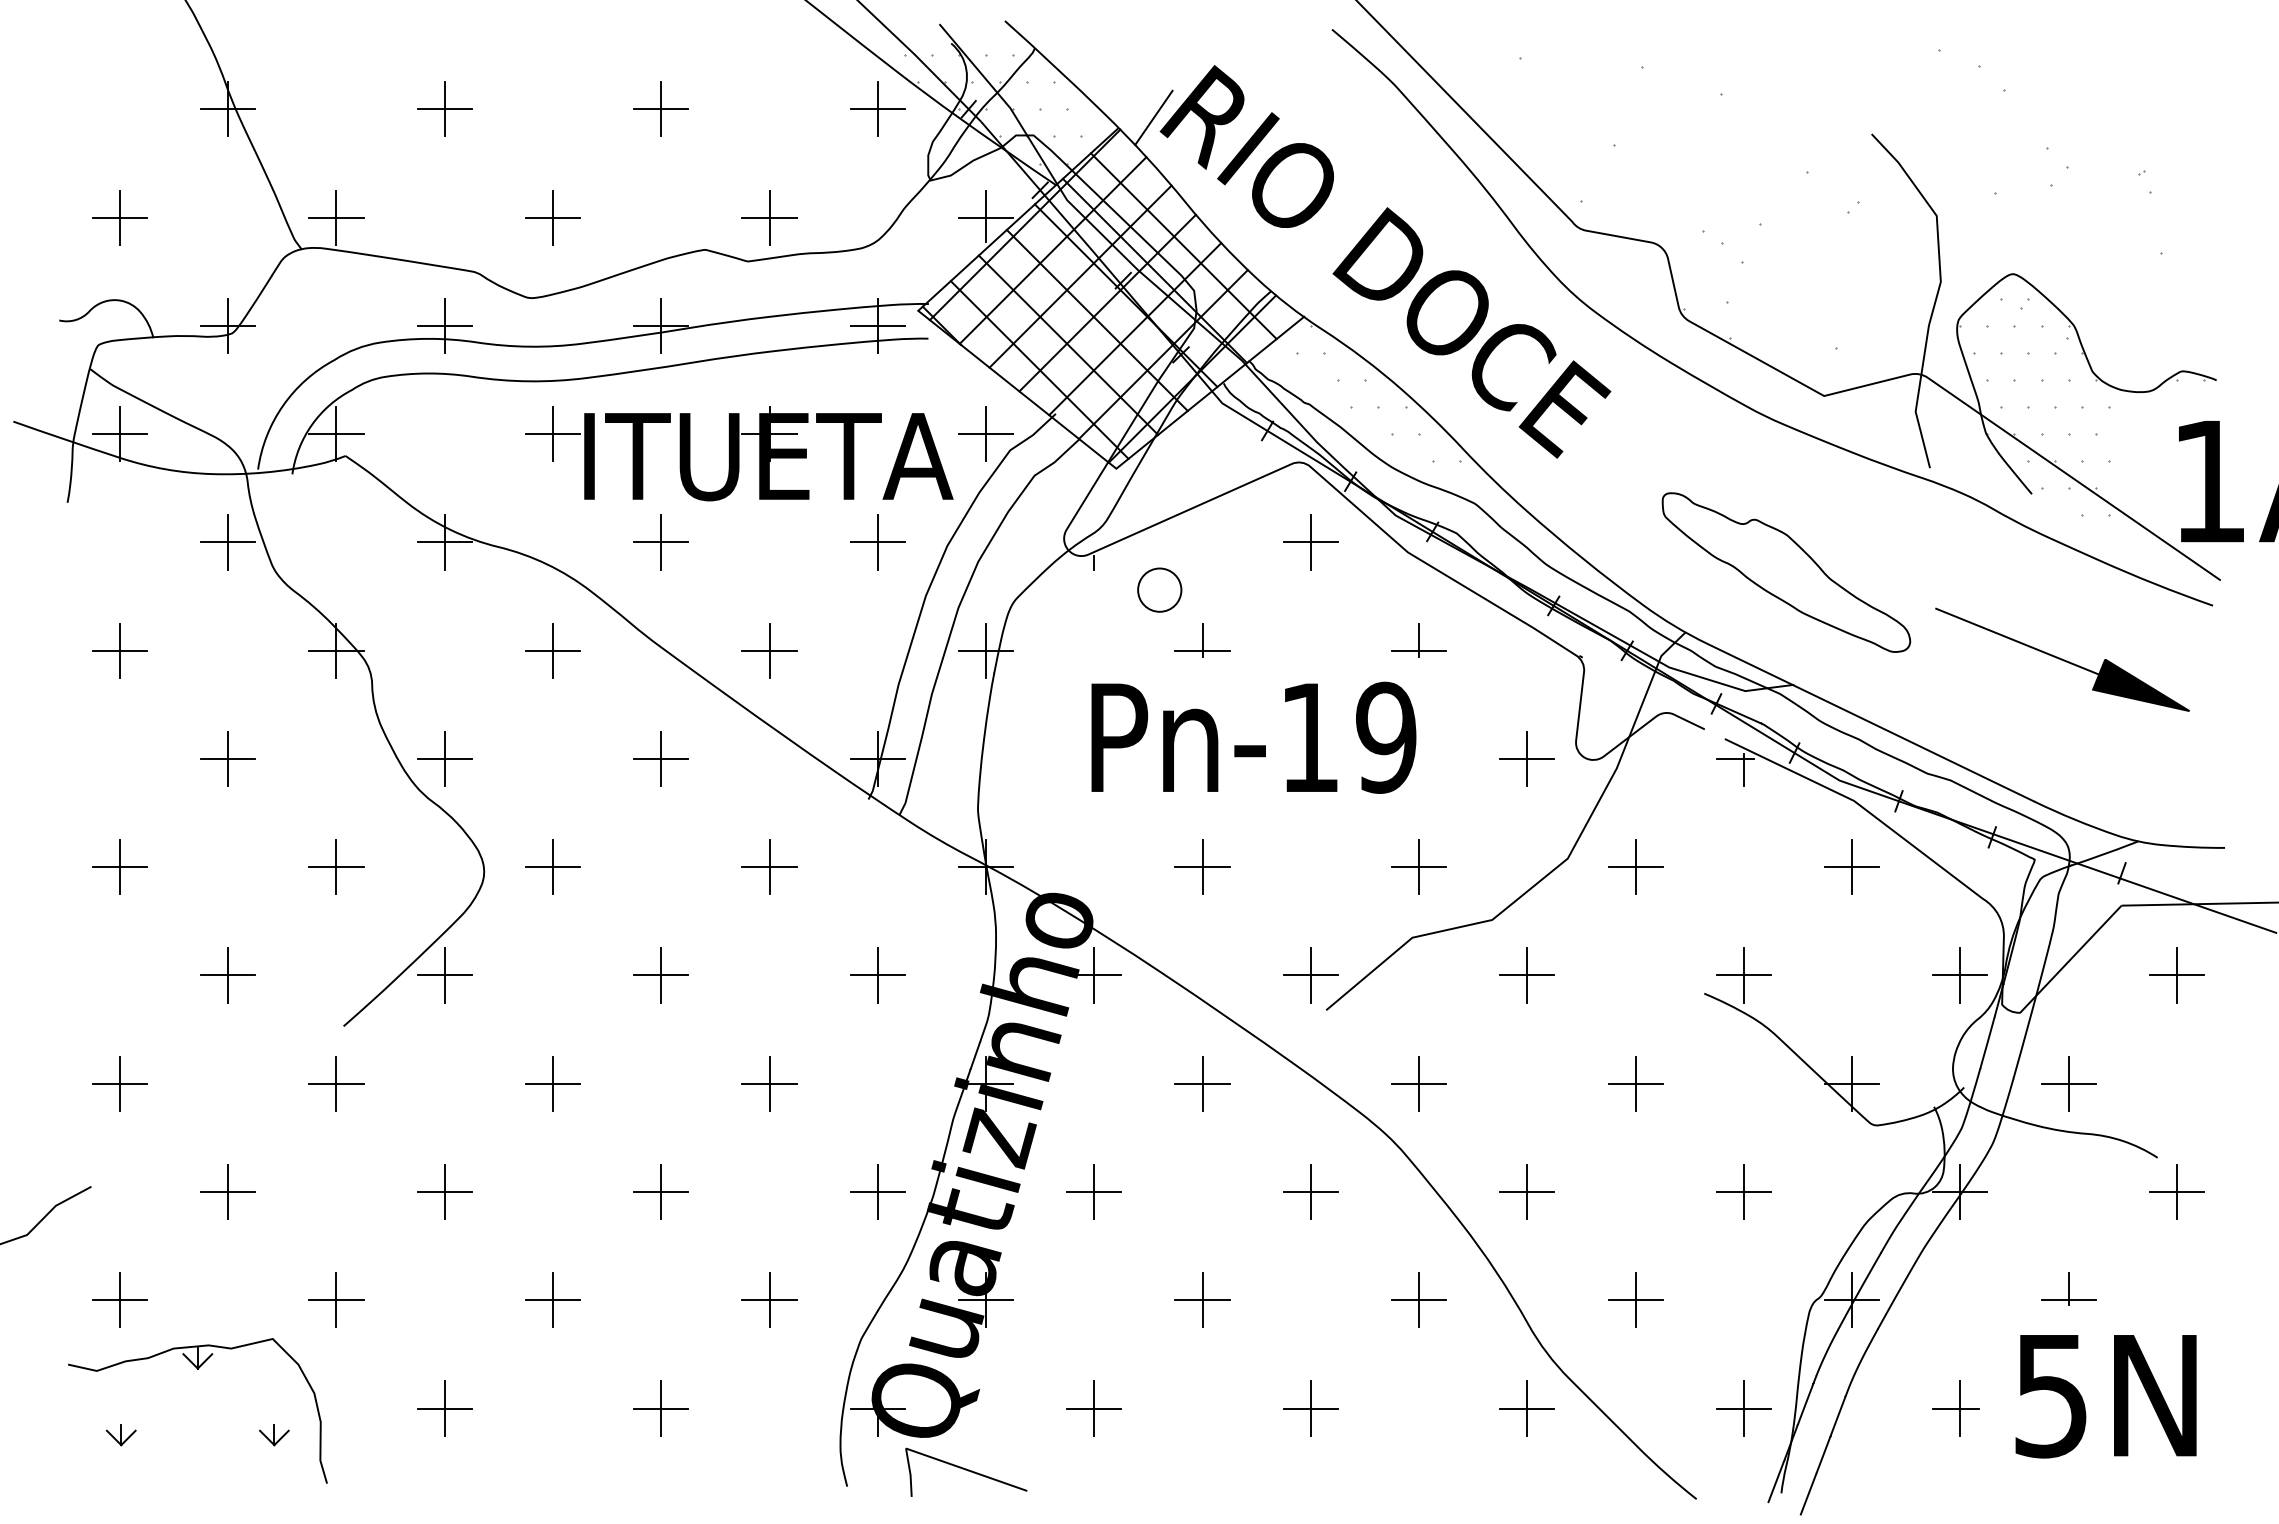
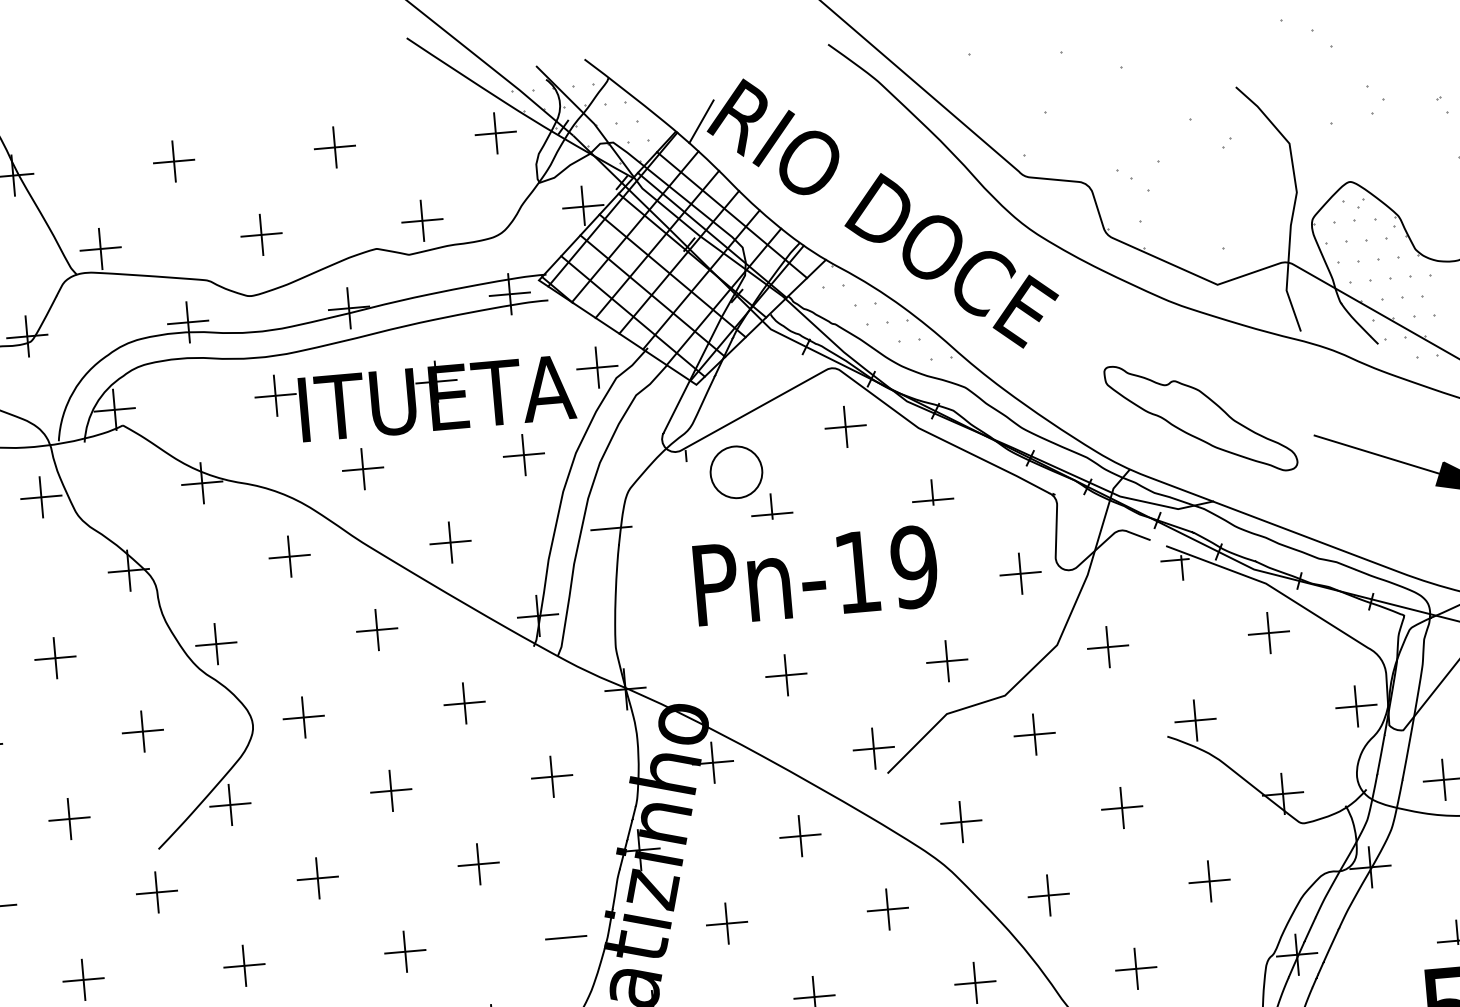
part: (1159, 589) -> (736, 471), size x1.6
line: (986, 650) -> (611, 528), removed
line: (877, 1191) -> (565, 937), removed

